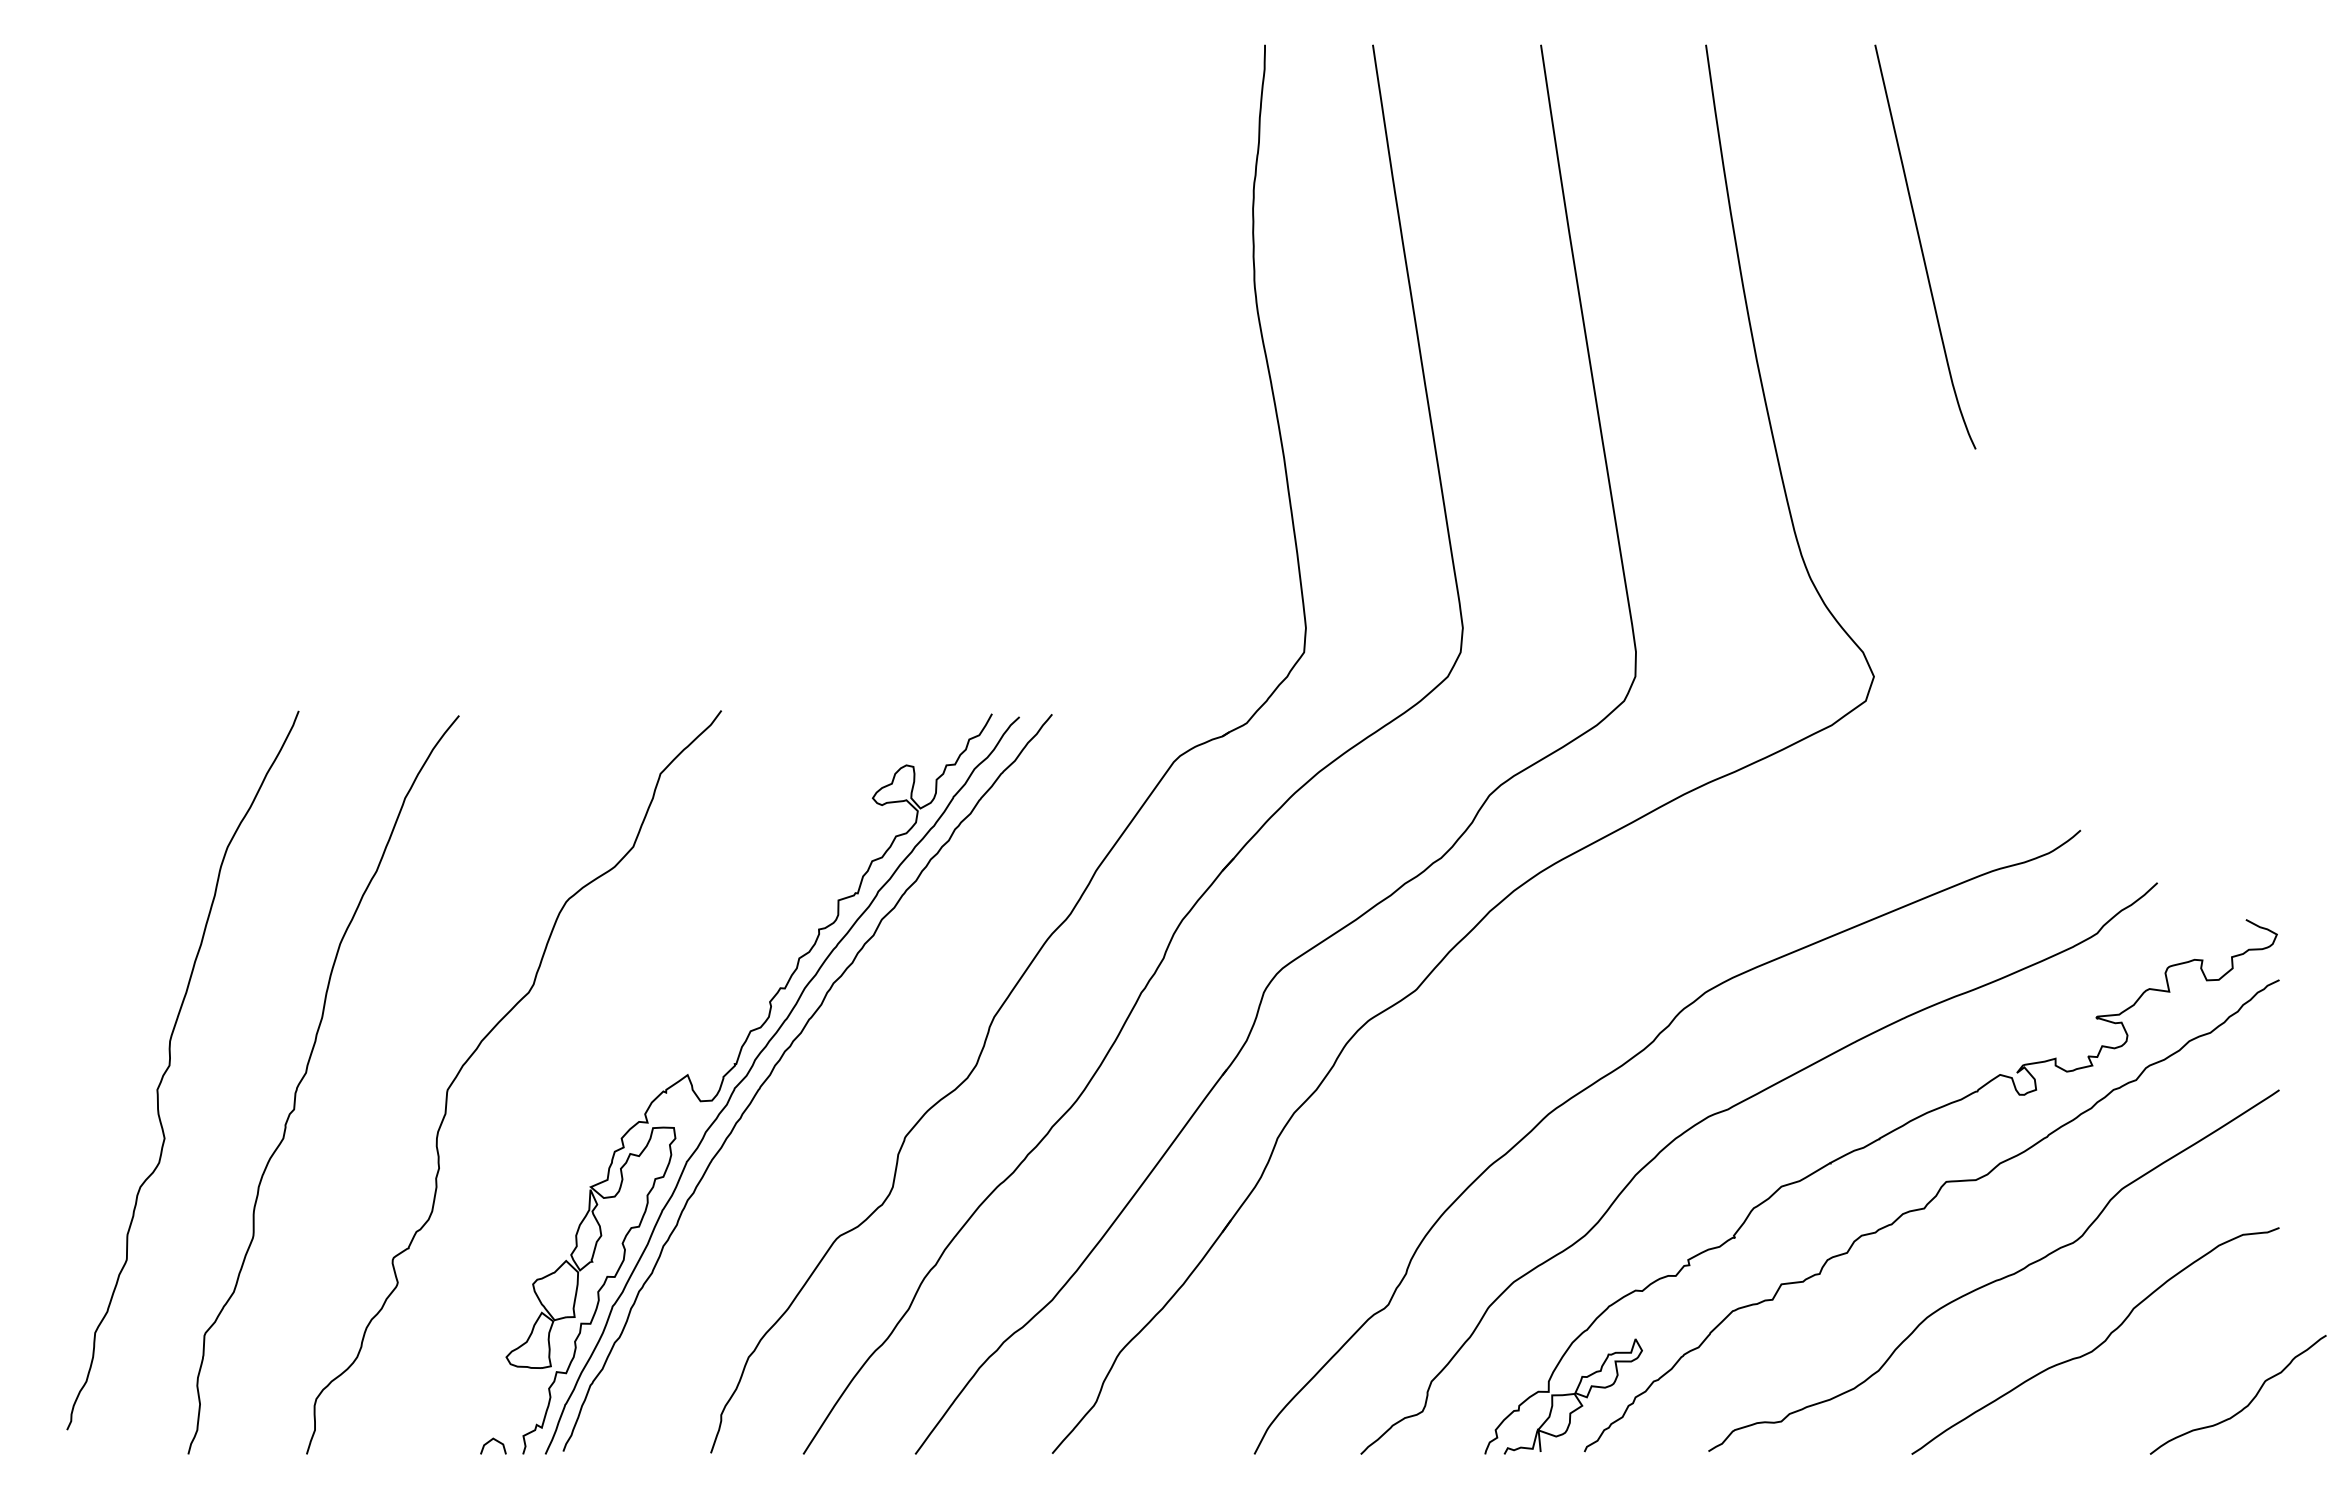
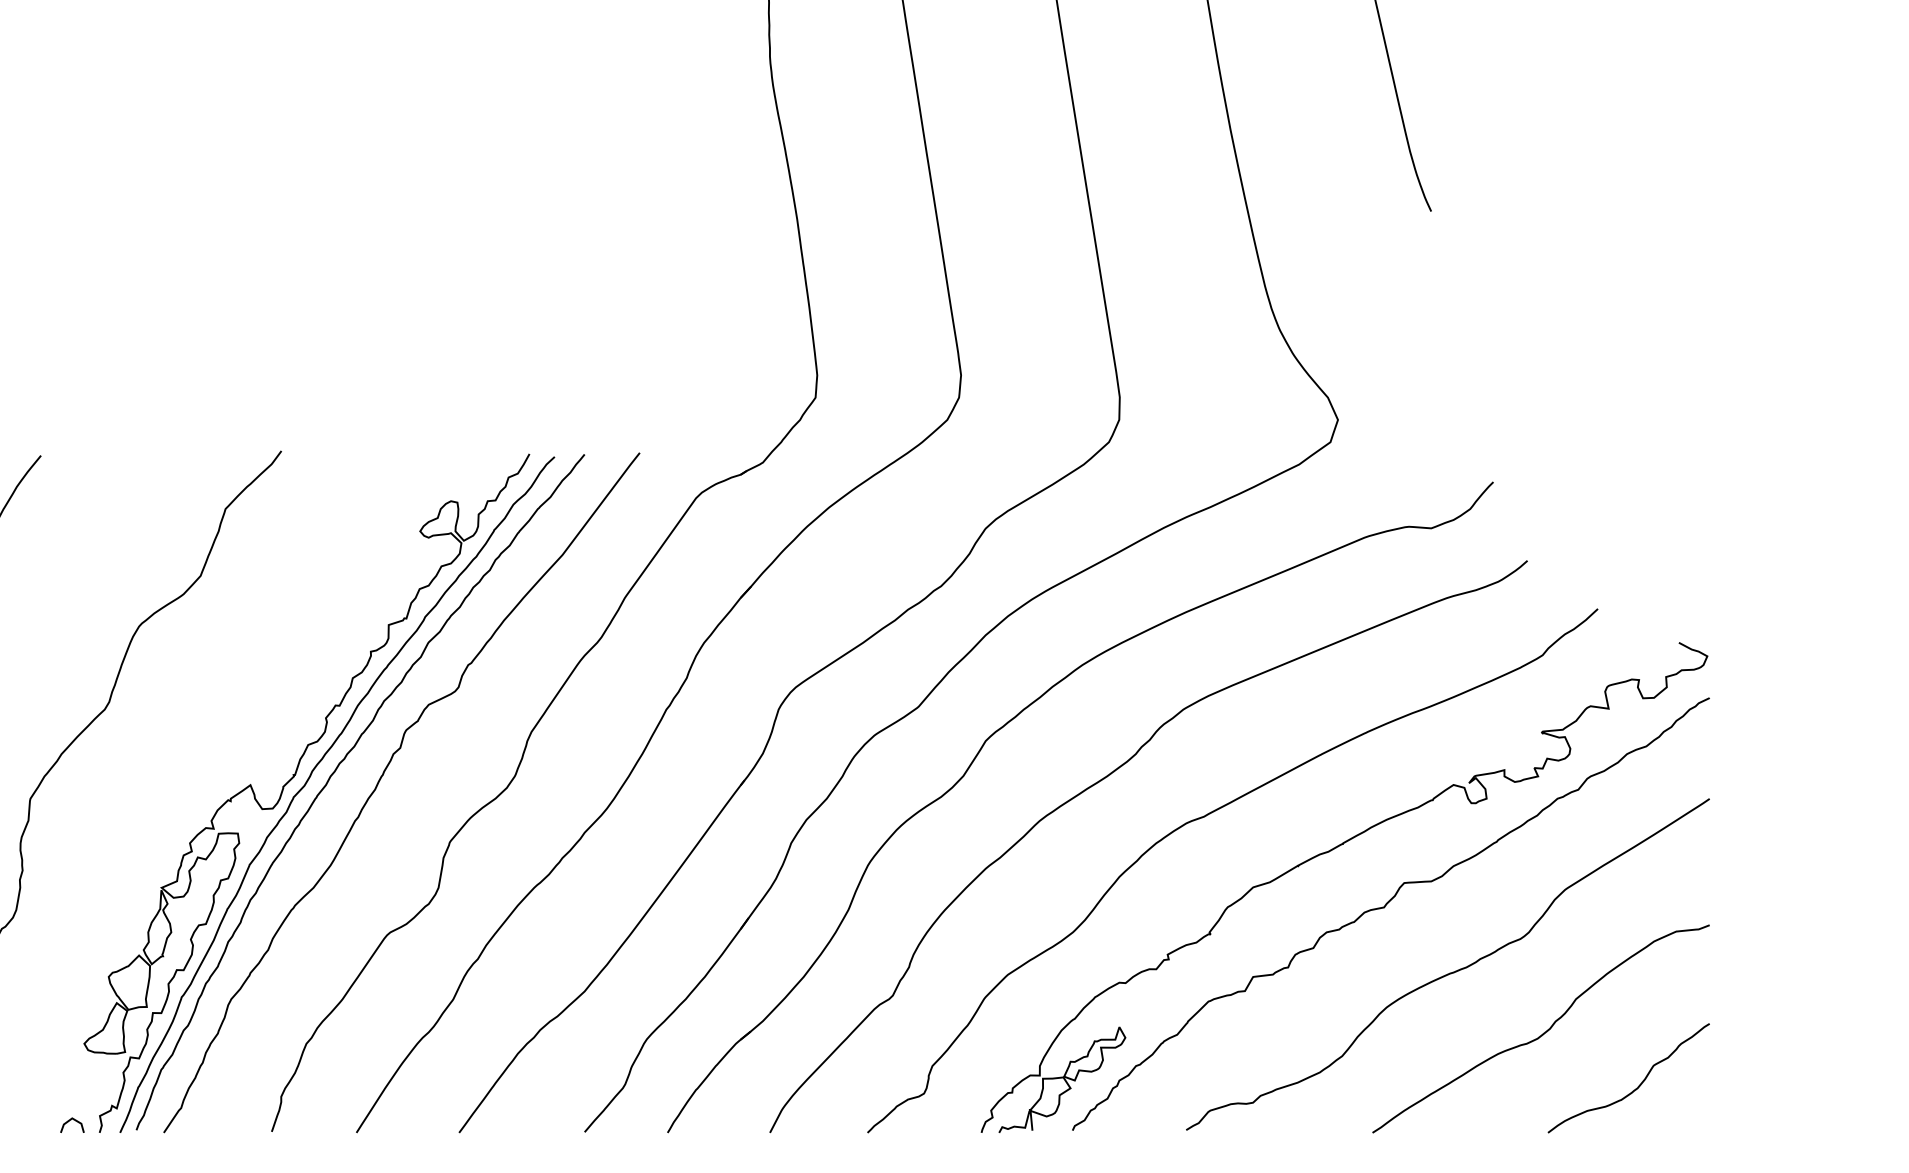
part: (1520, 1003) -> (1013, 719), added
curve: (828, 1072) -> (379, 782), added
curve: (2247, 1404) -> (1637, 1087), moved

